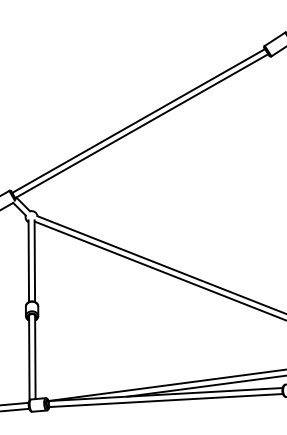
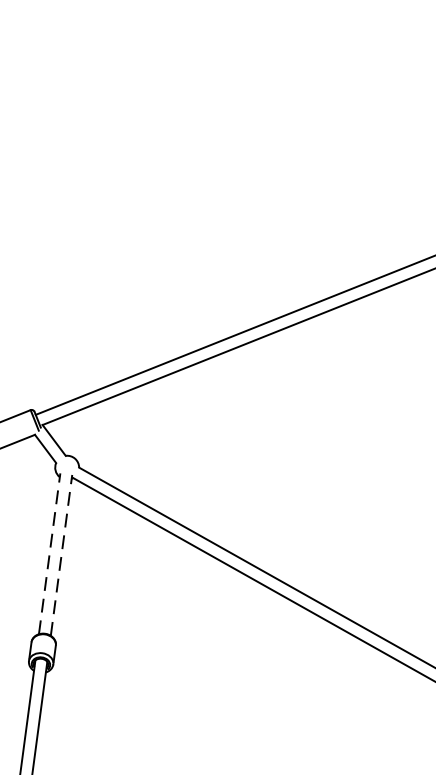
line: (28, 261) -> (48, 554), solid -> dashed
line: (34, 261) -> (60, 555), solid -> dashed

